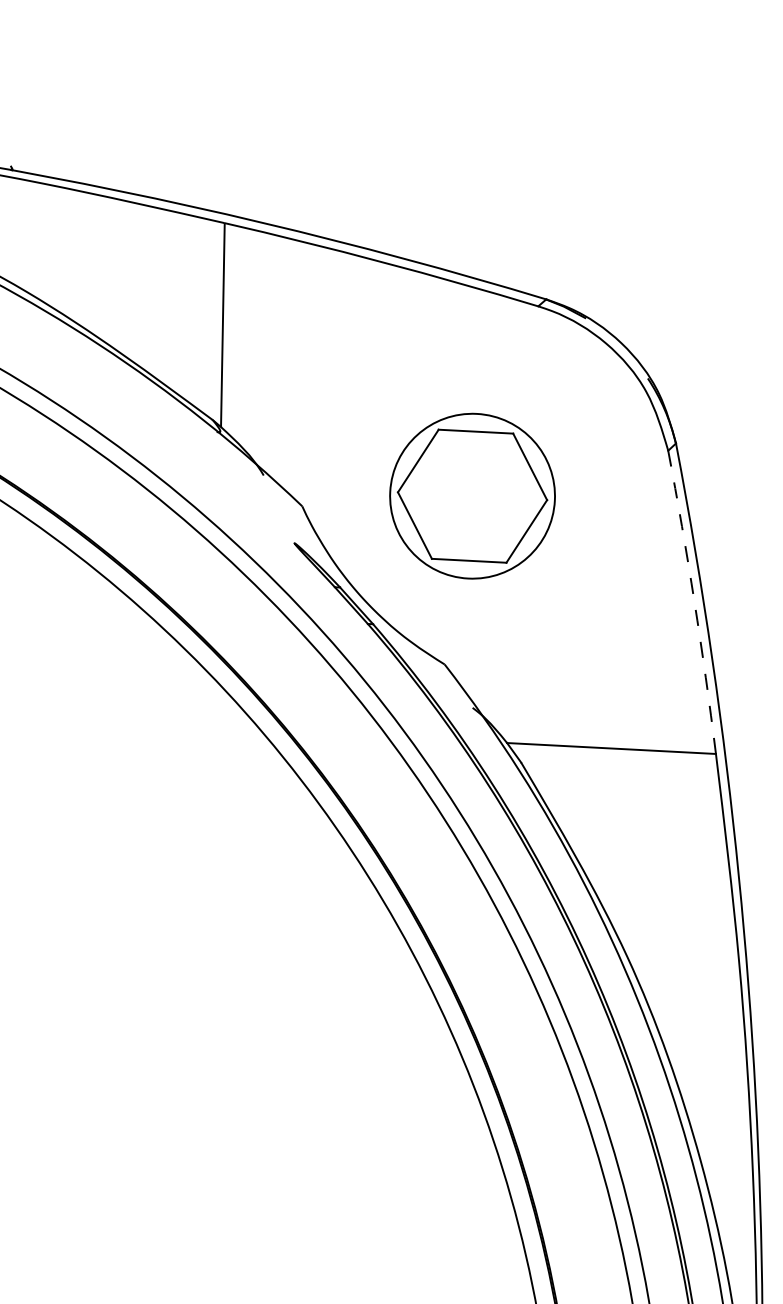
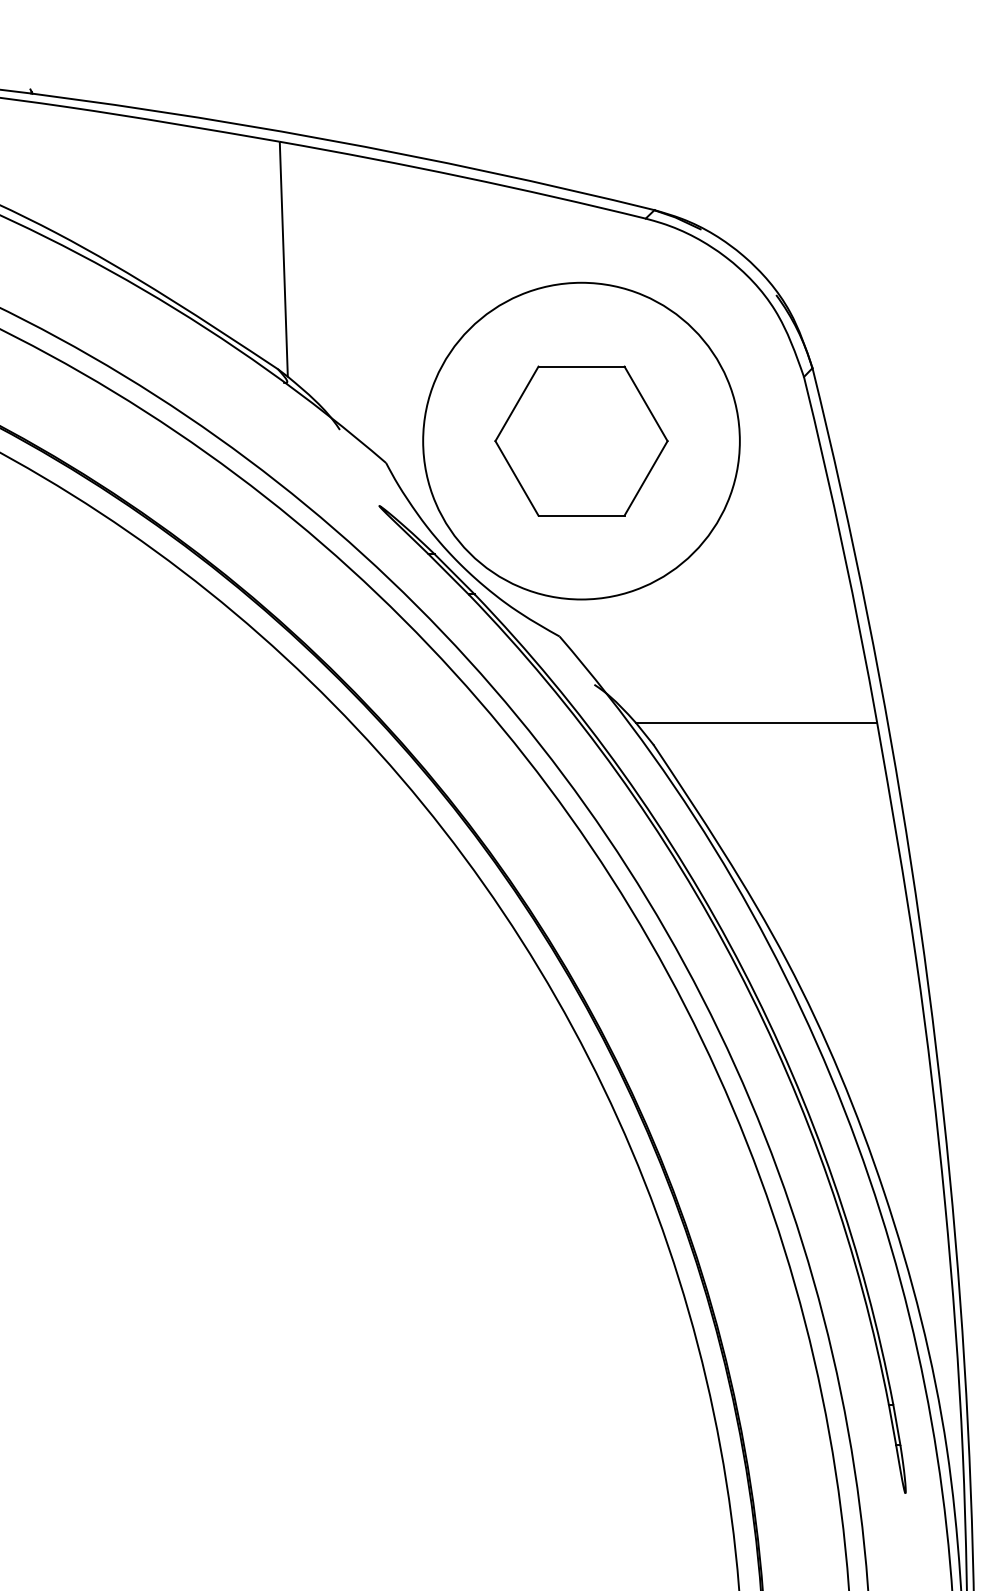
circle: (472, 495) -> (581, 440), size x1.67
arc: (694, 602) -> (843, 549), dashed -> solid

